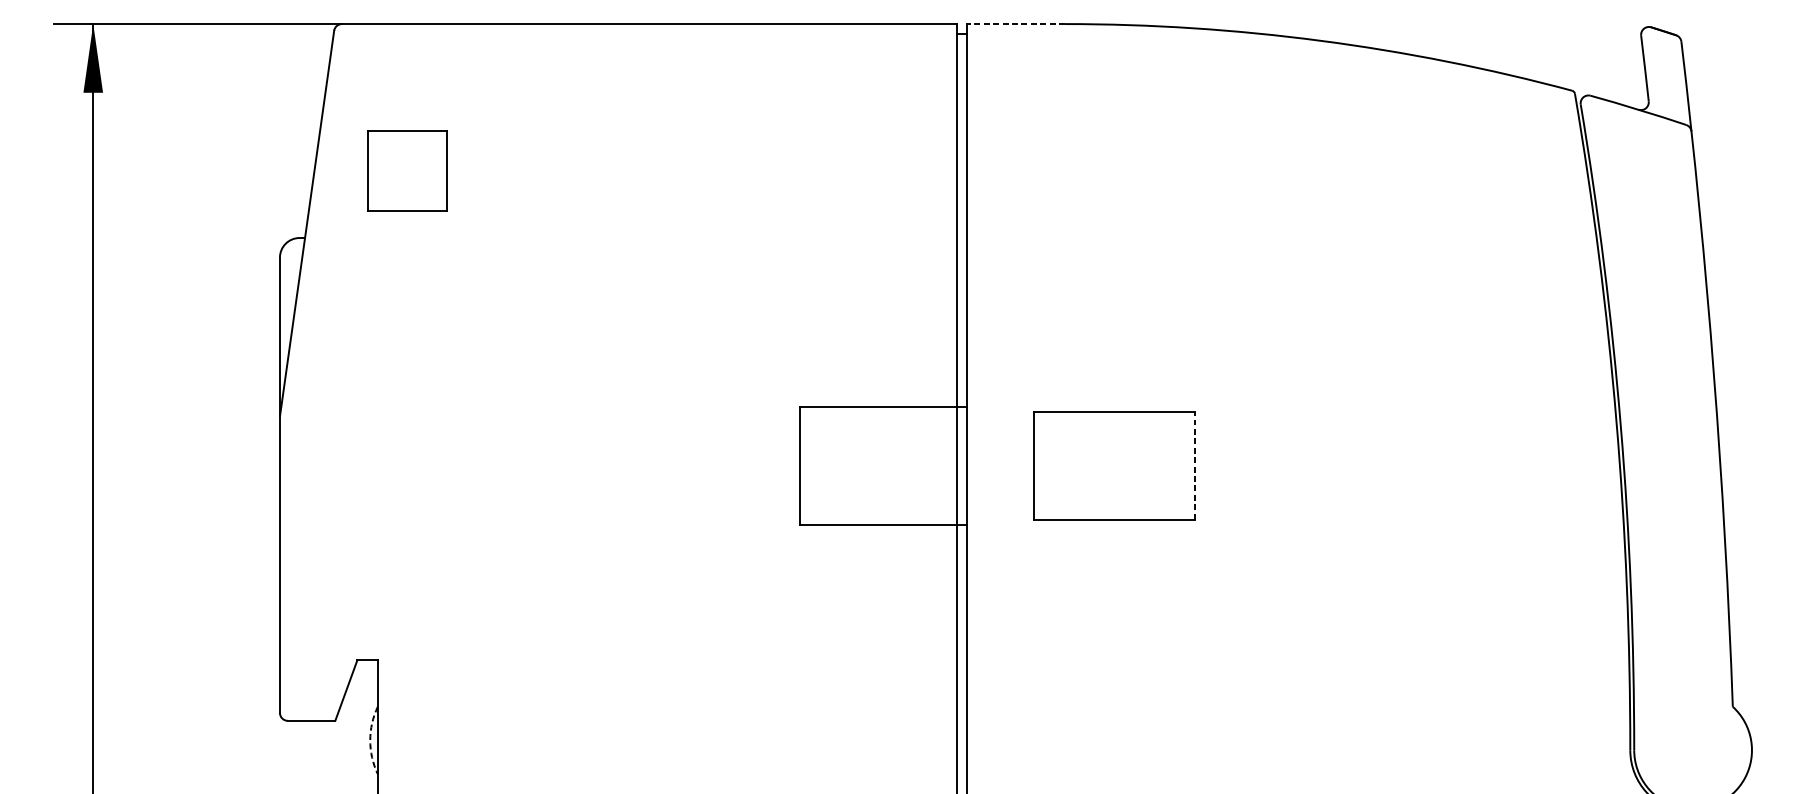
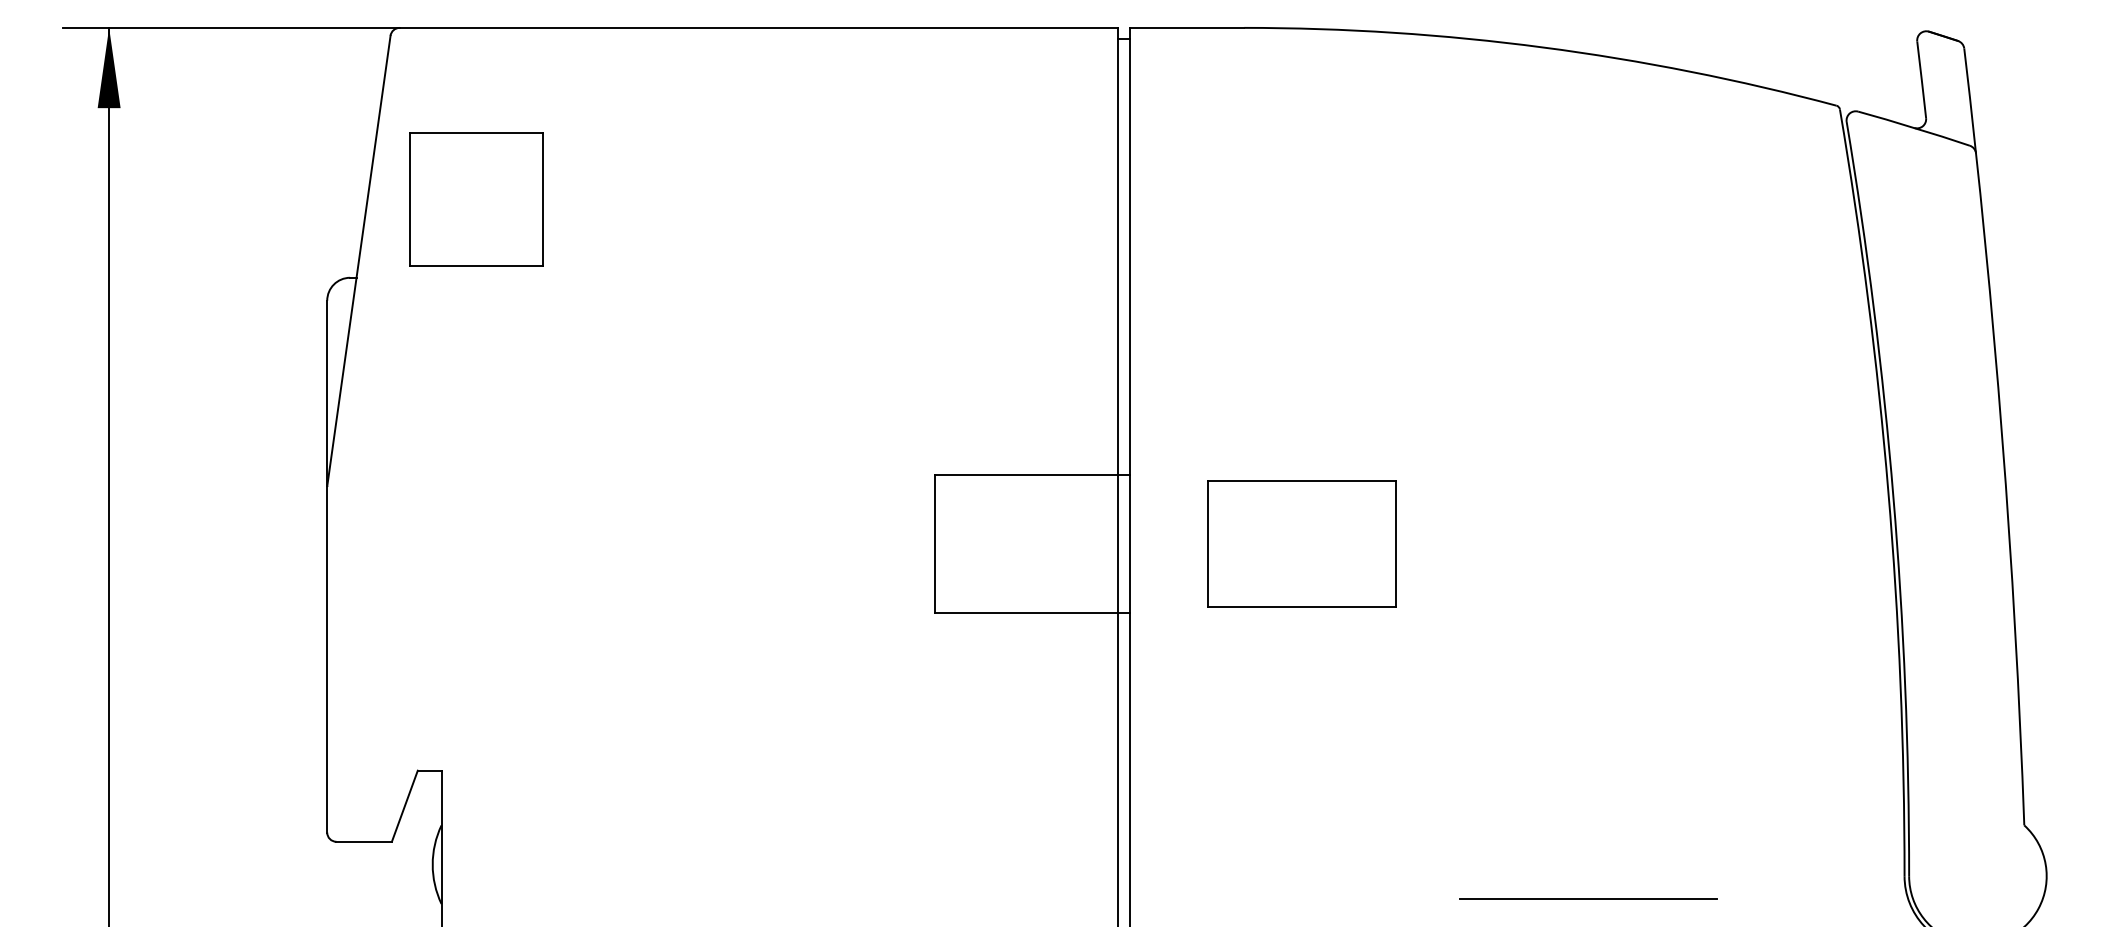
line: (1015, 23) -> (1186, 27), dashed -> solid
part: (407, 170) -> (476, 199), size x1.43
line: (1194, 465) -> (1395, 543), dashed -> solid
arc: (370, 740) -> (432, 864), dashed -> solid
line: (1358, 770) -> (1587, 899), added

